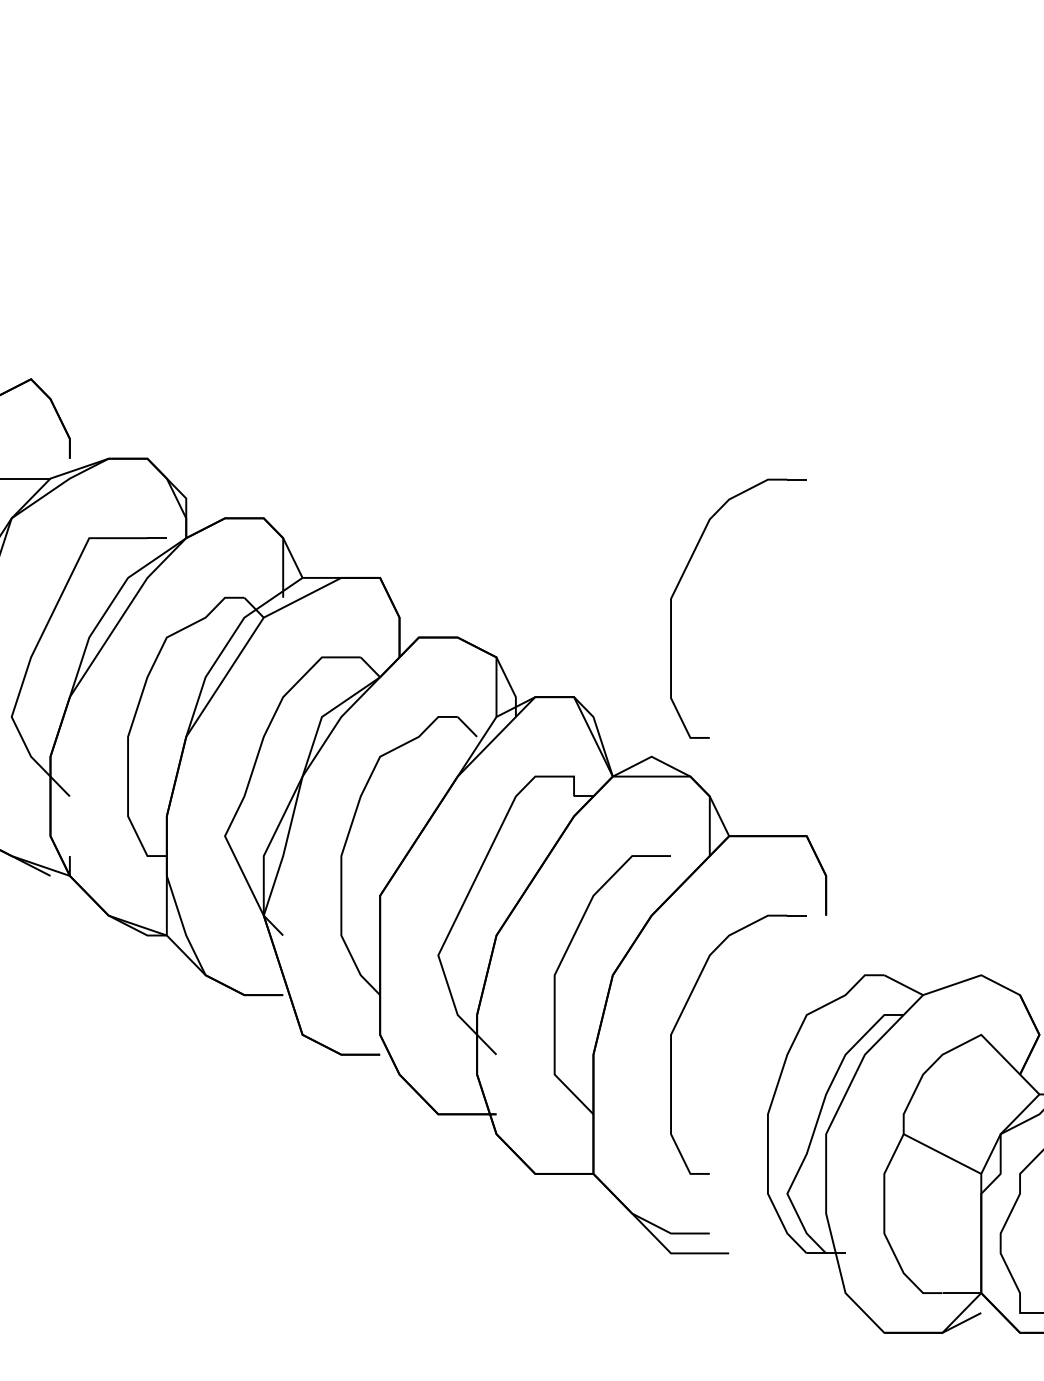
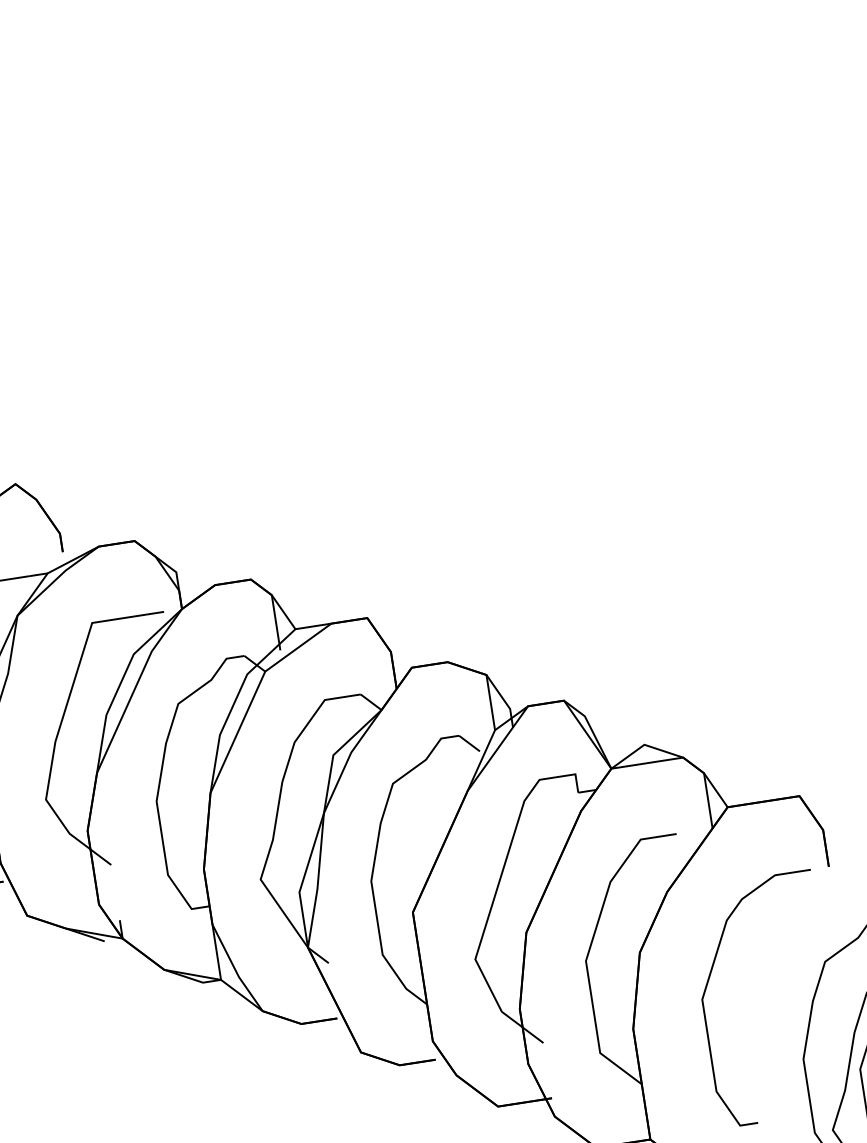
part: (679, 584) -> (645, 581), removed

